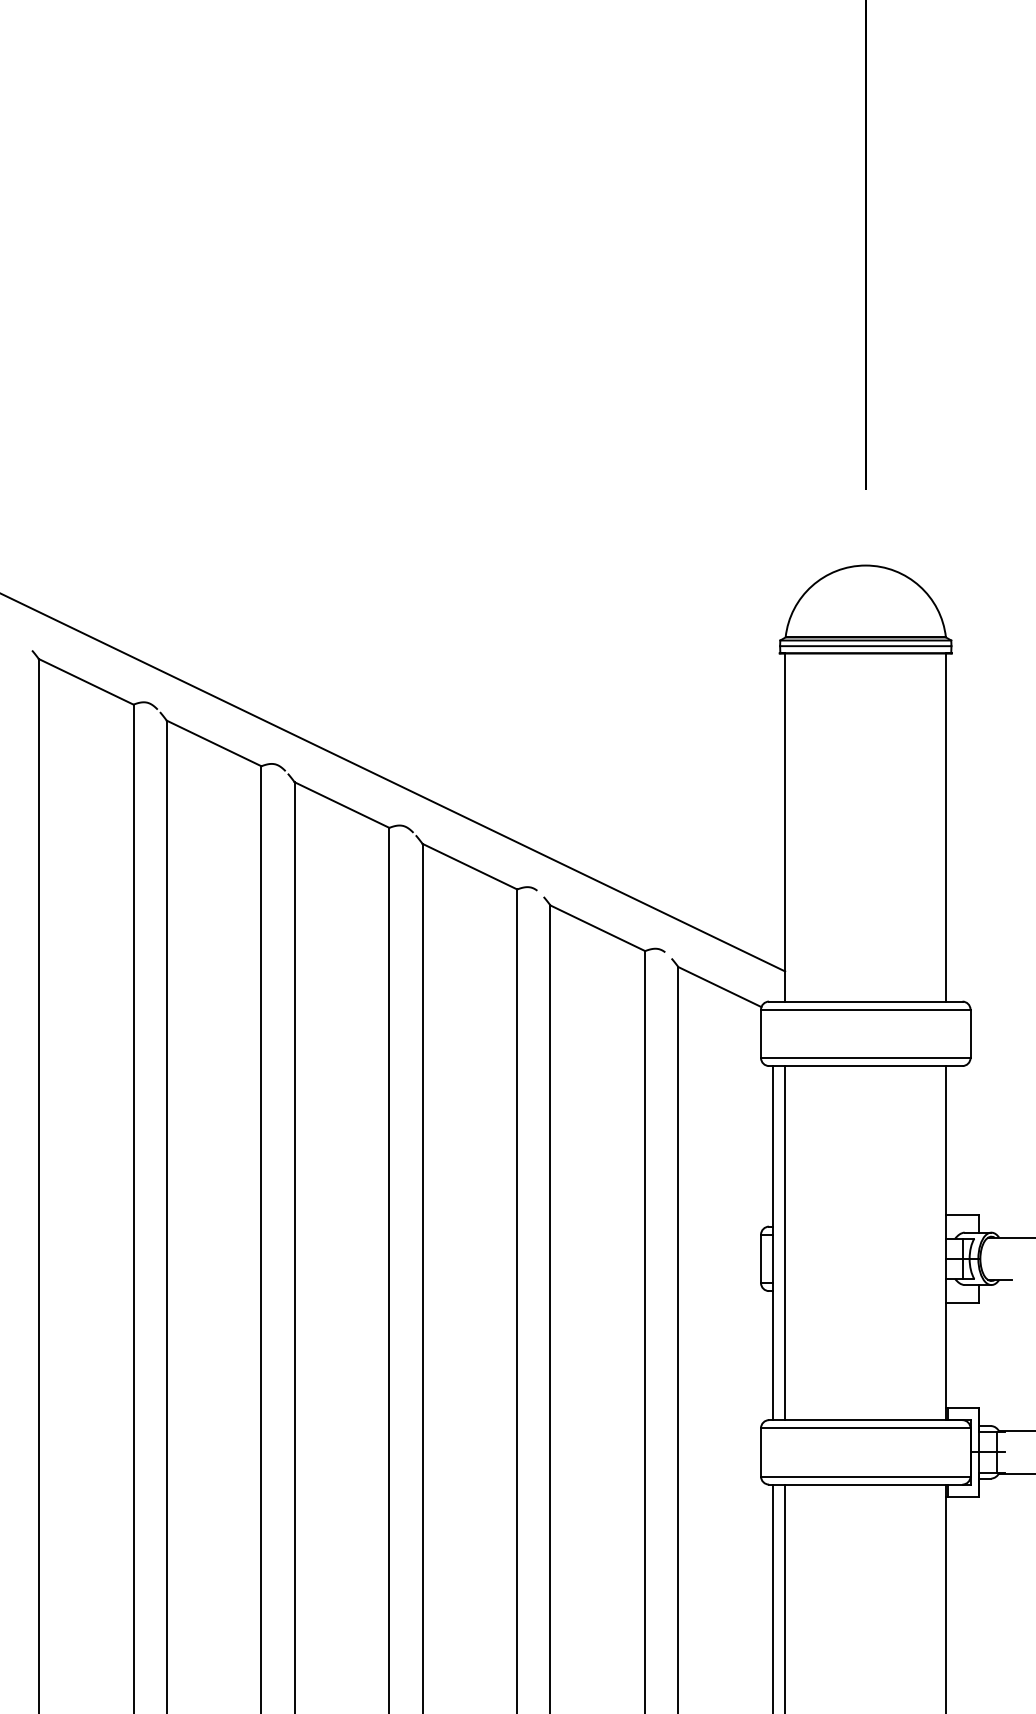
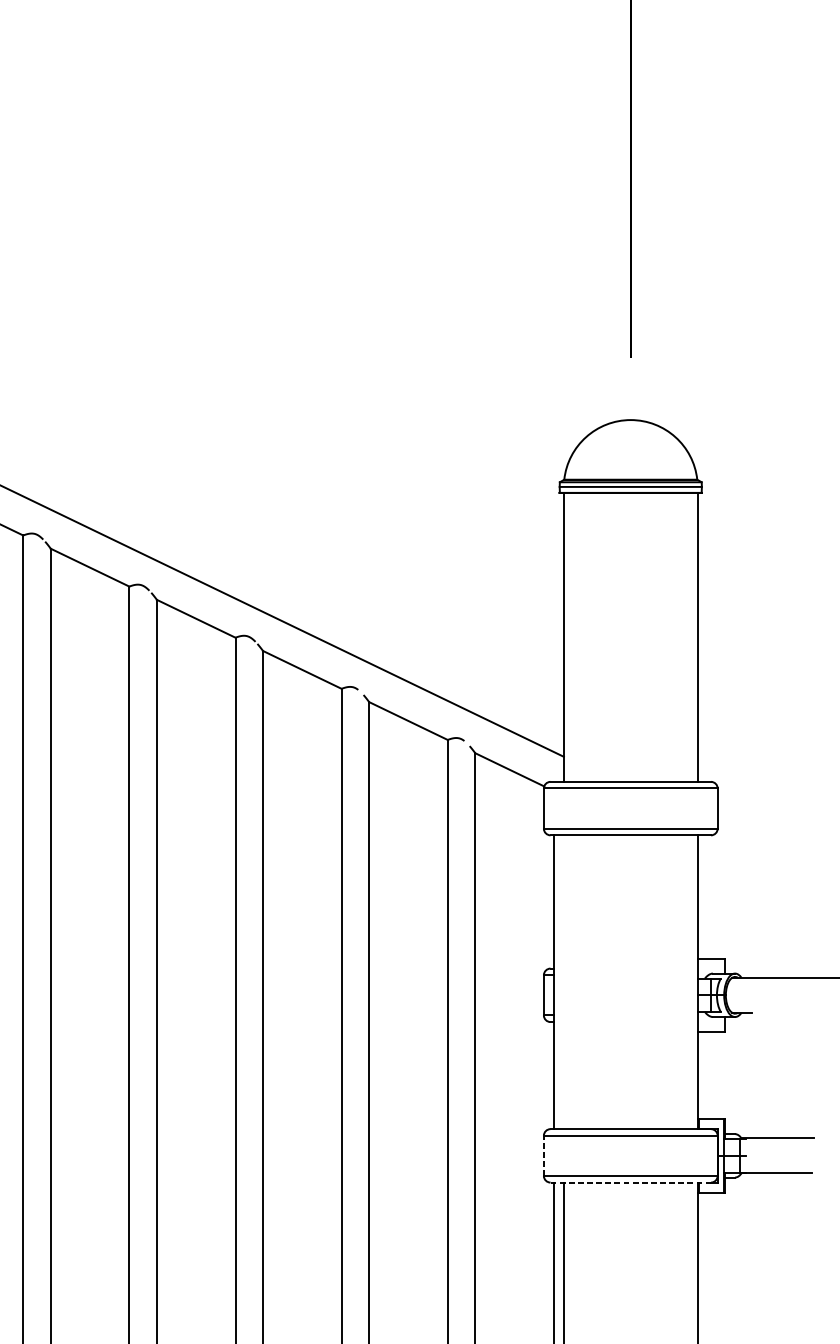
line: (785, 1243) -> (564, 982), removed
line: (761, 1451) -> (544, 1155), solid -> dashed
line: (865, 1484) -> (630, 1182), solid -> dashed

